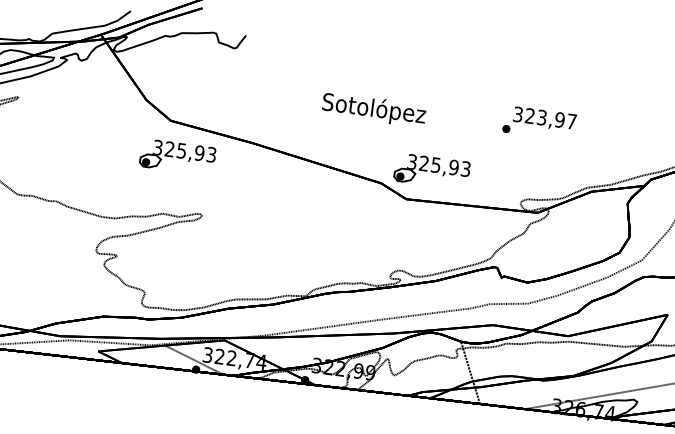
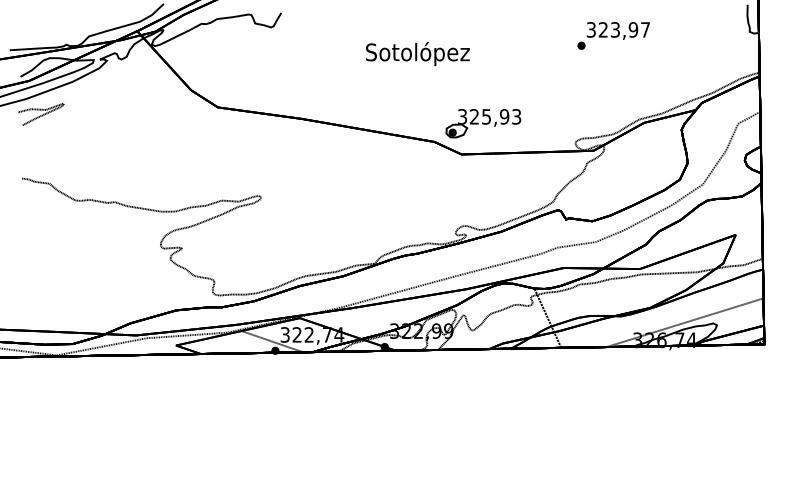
text: (373, 110) -> (417, 54), moved
text: (539, 122) -> (613, 35), moved
part: (177, 157) -> (229, 142), removed

